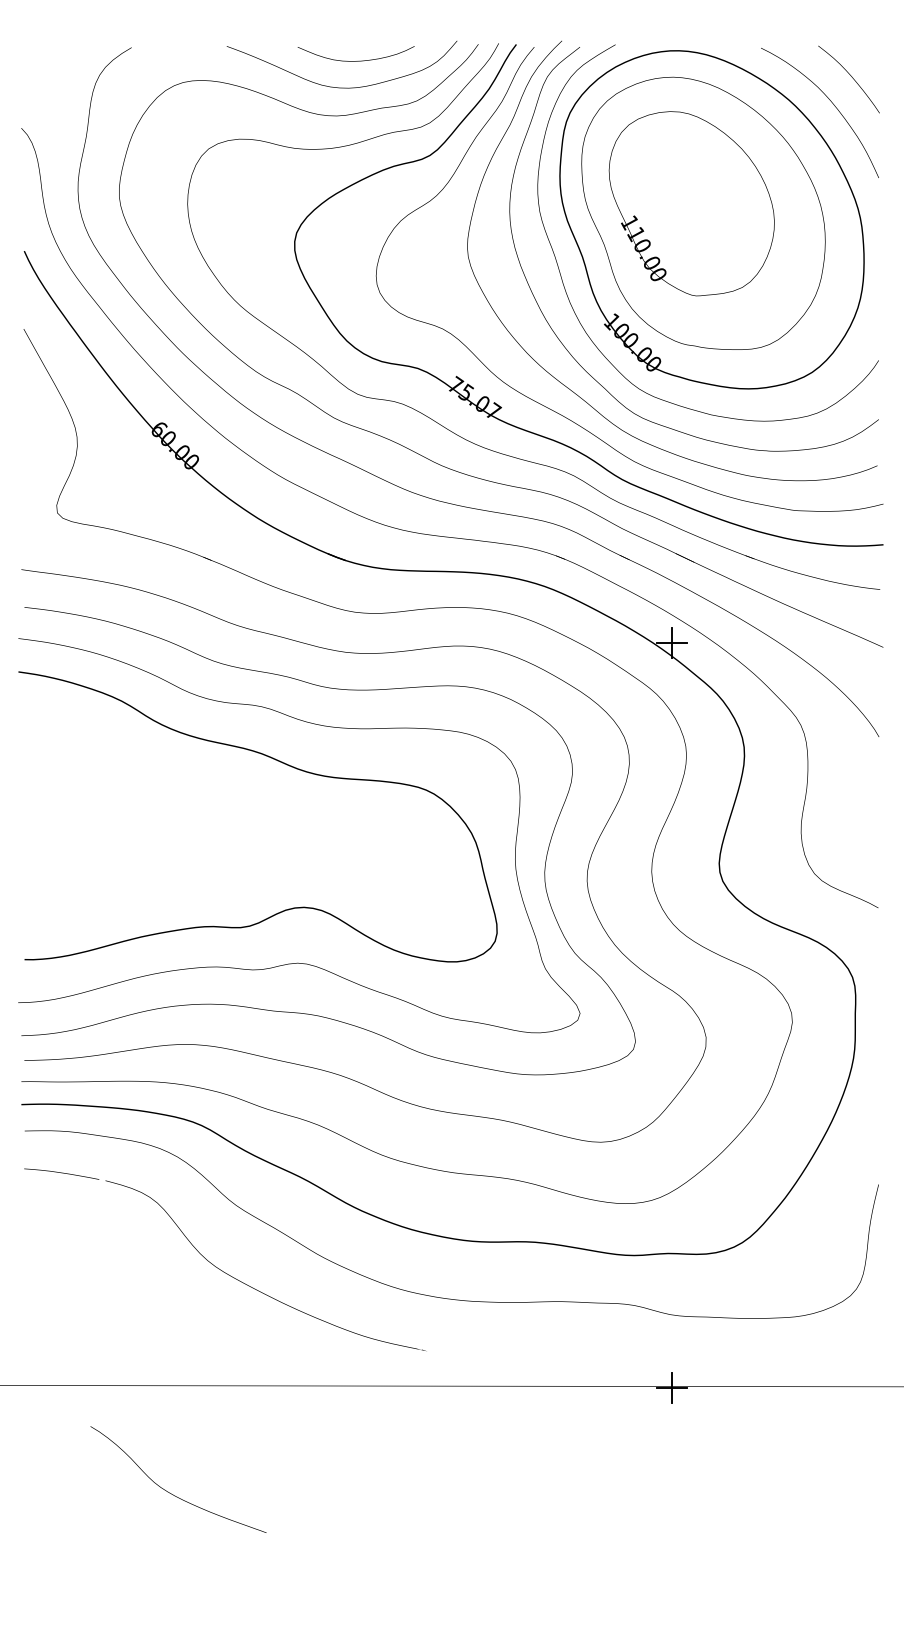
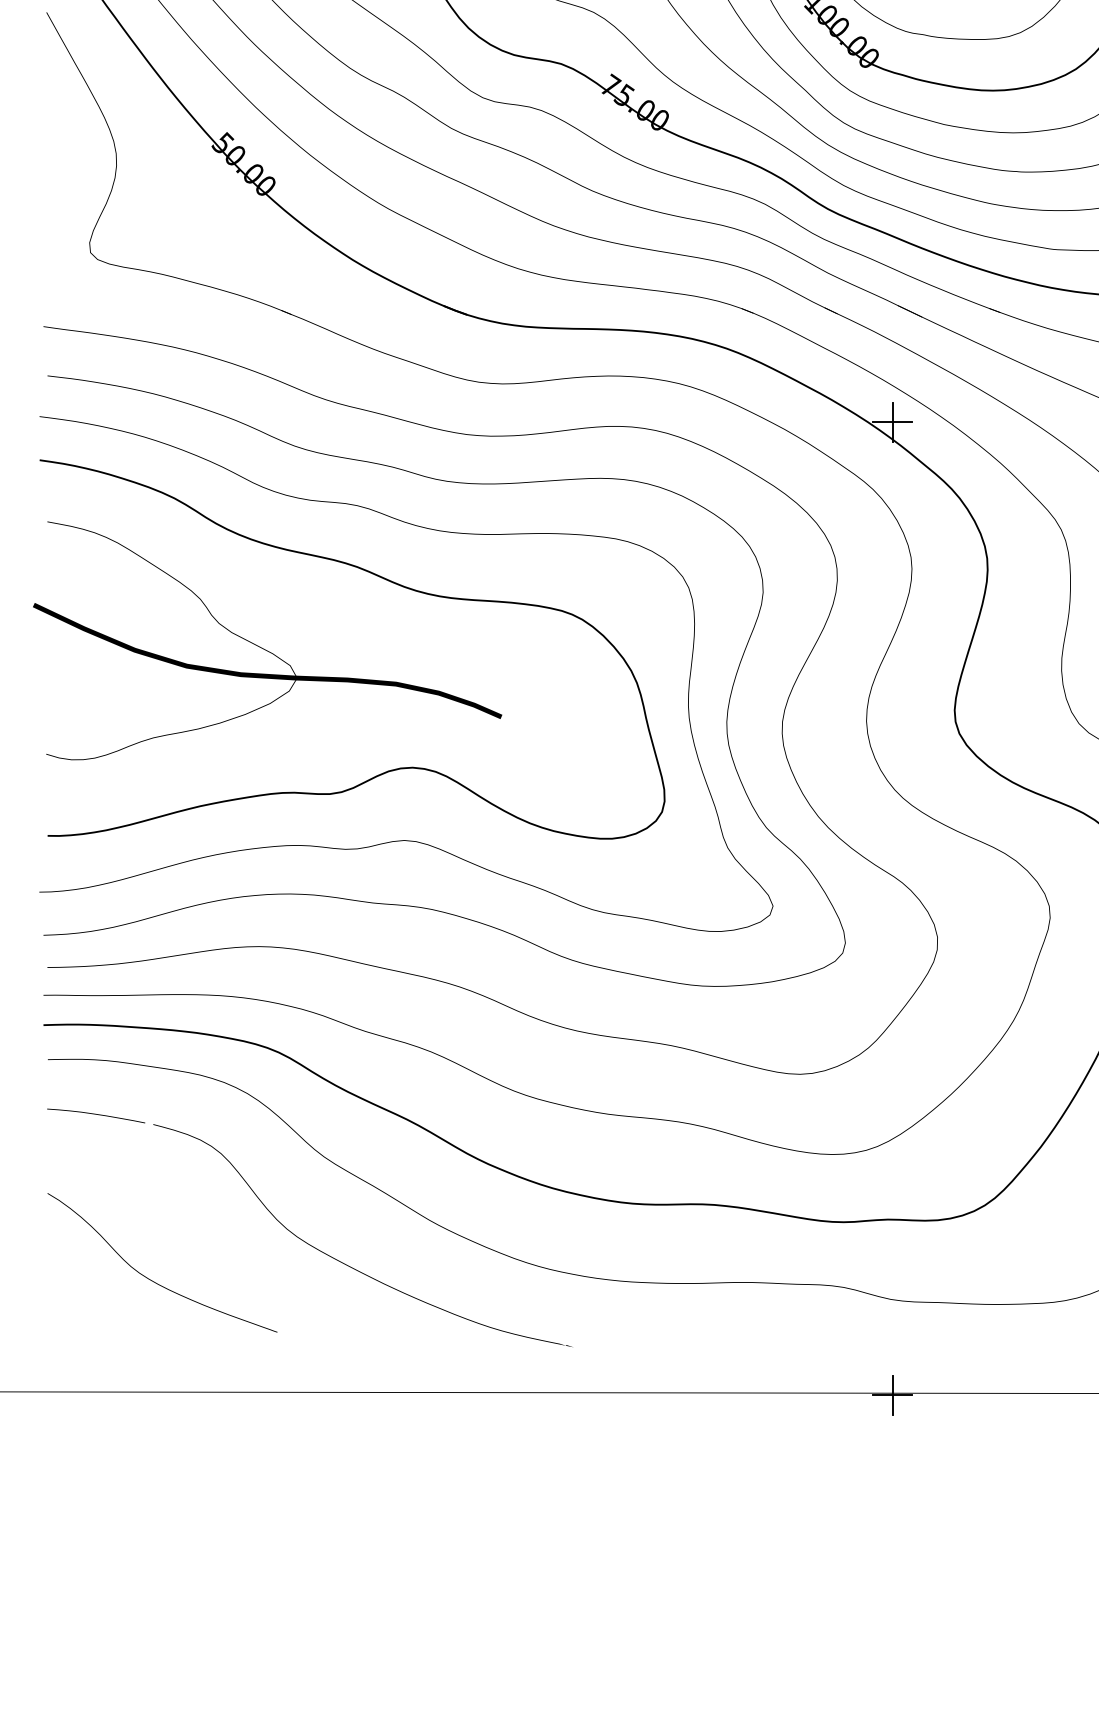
text: (494, 410) -> (661, 118), 75.07 -> 75.00
text: (158, 428) -> (222, 142), 60.00 -> 50.00
part: (192, 810) -> (266, 641), added
curve: (171, 1493) -> (153, 1280), moved

